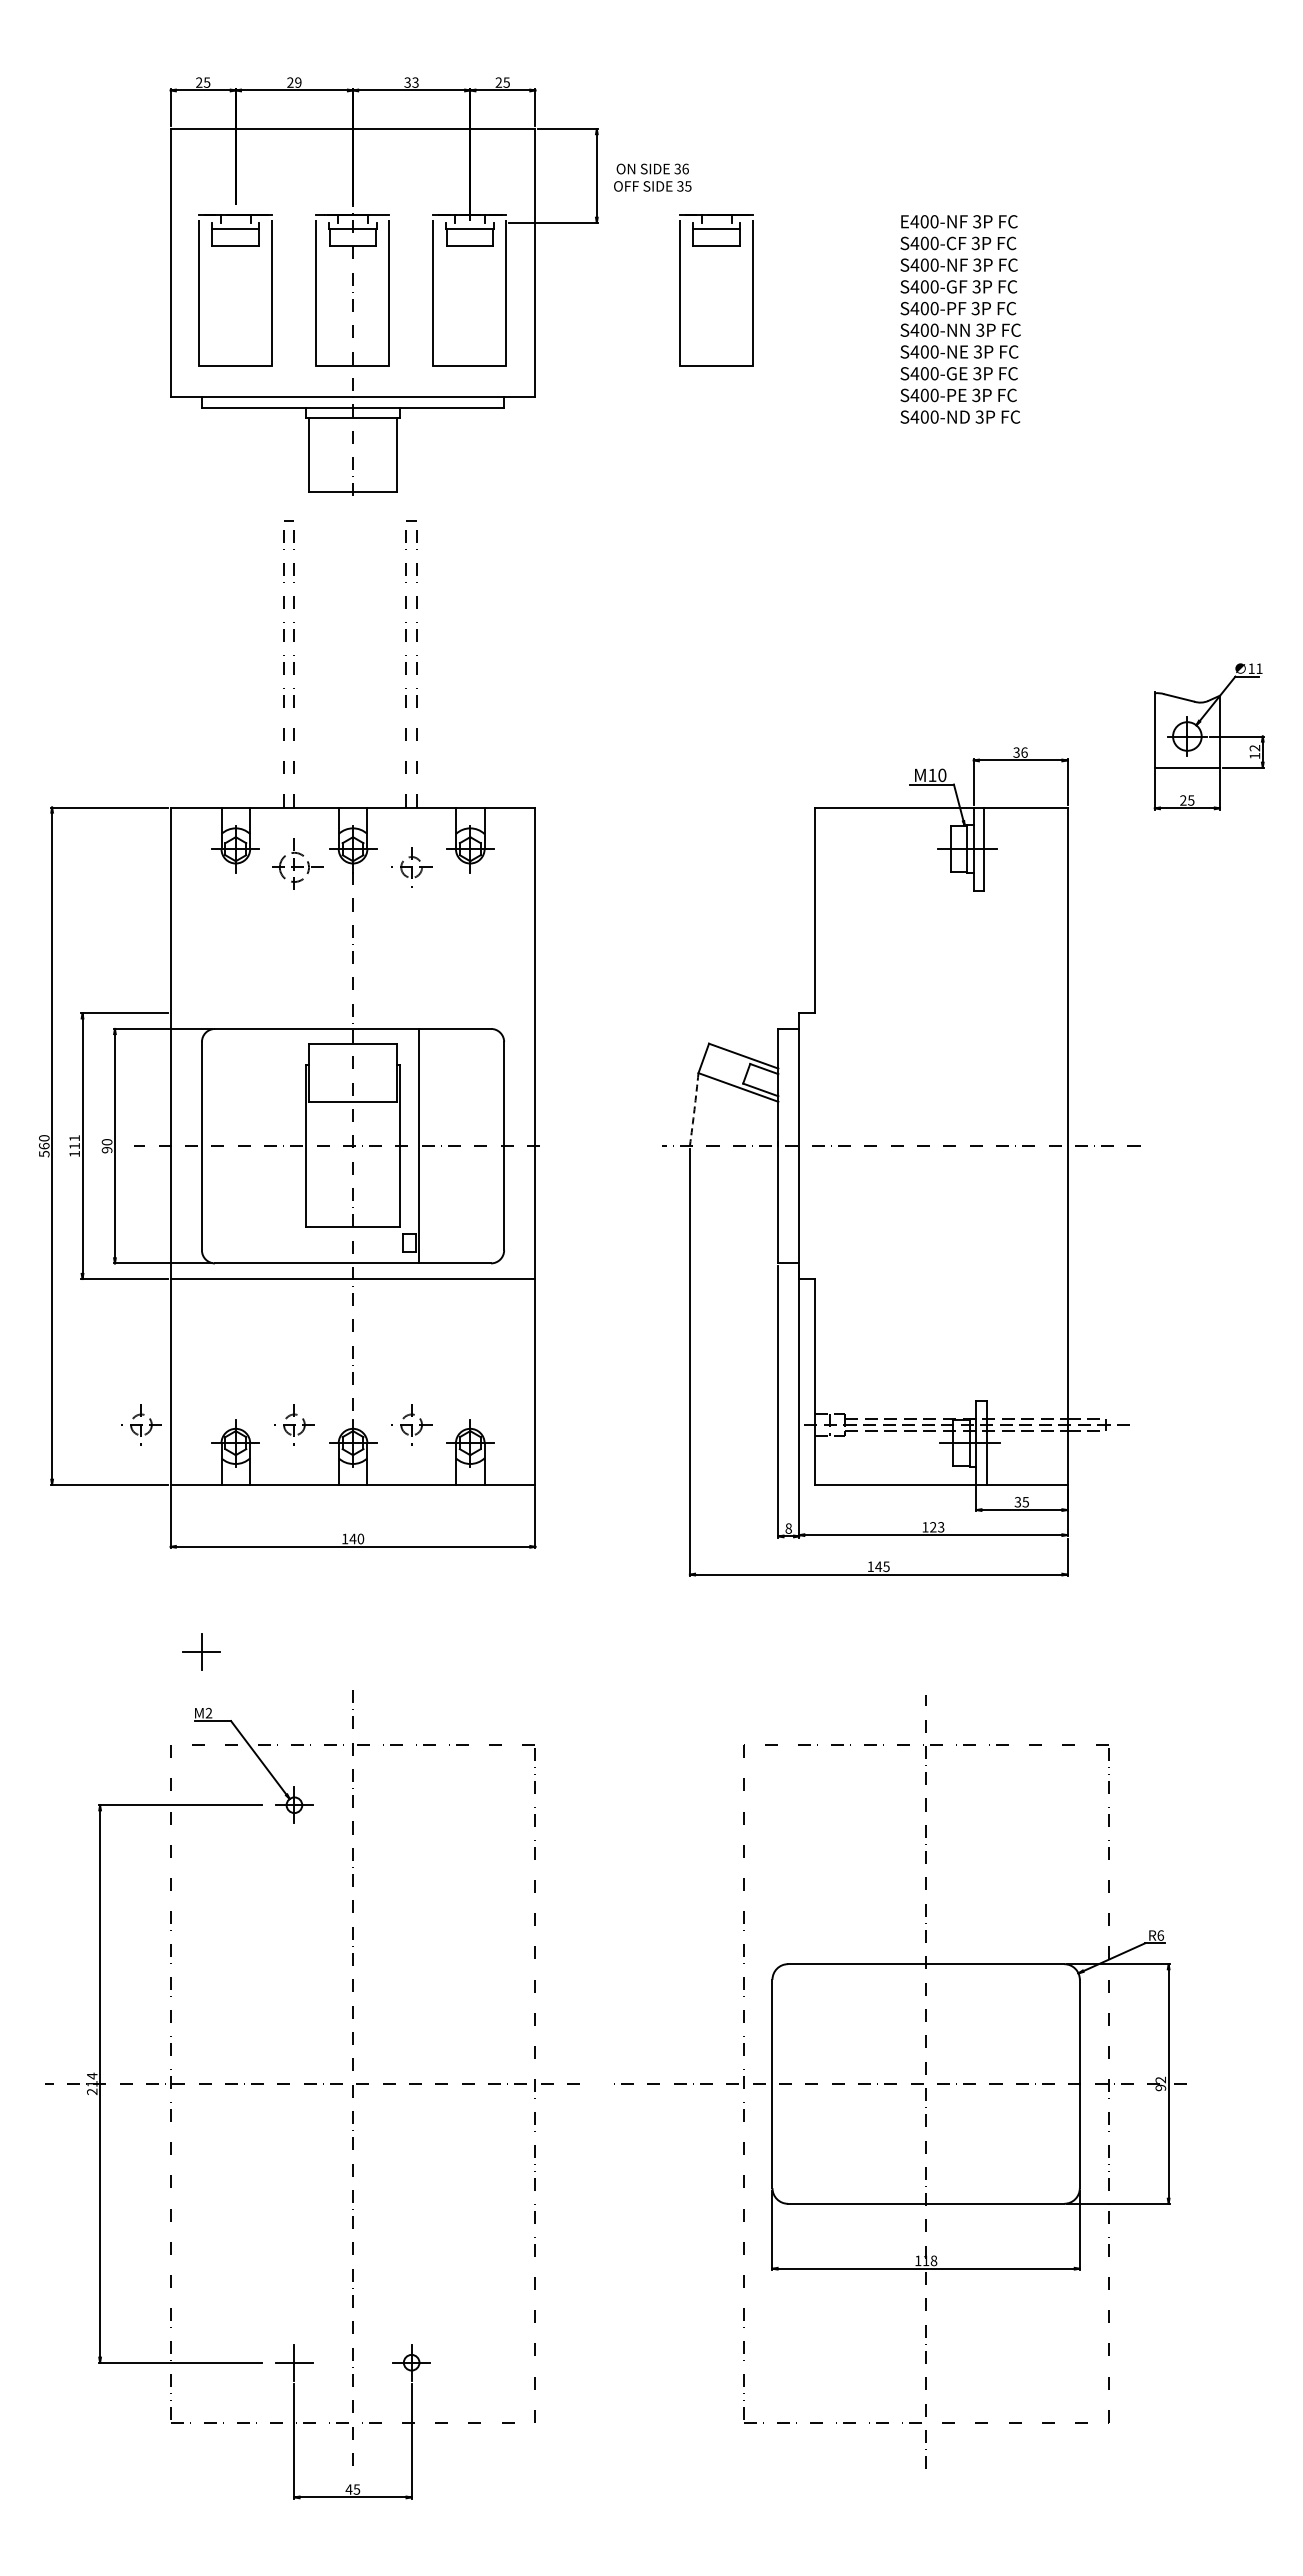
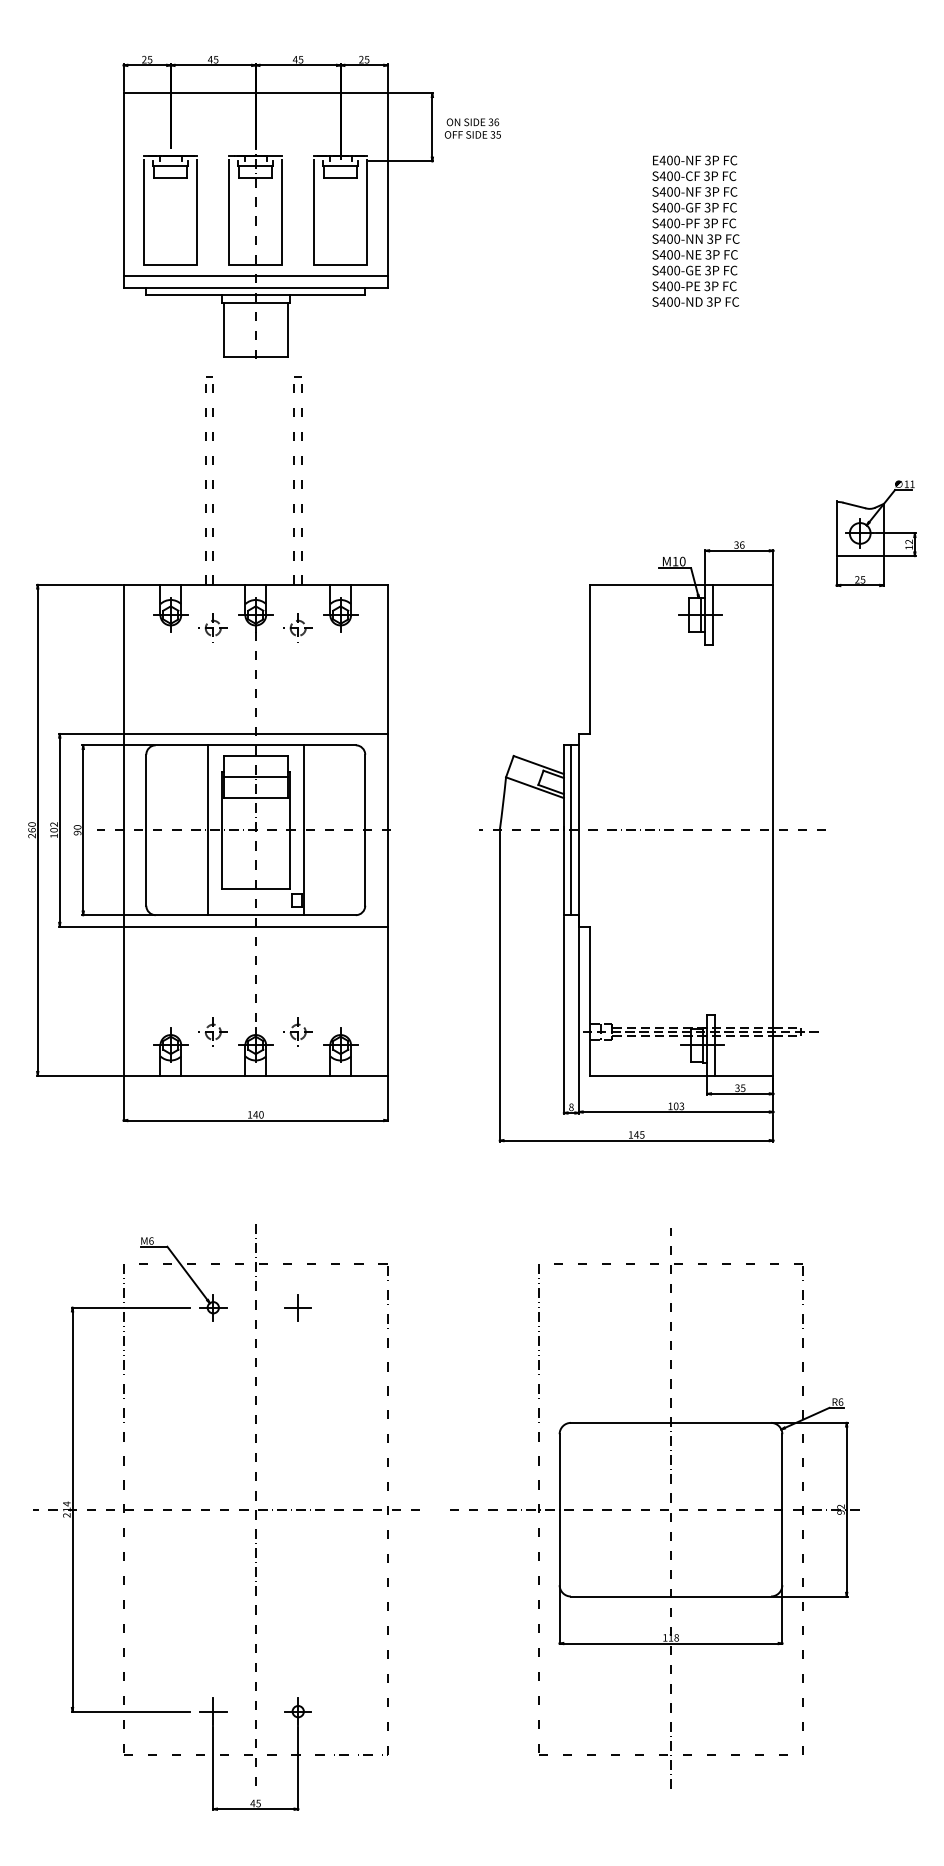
text: (293, 82) -> (212, 59), 29 -> 45
text: (411, 82) -> (298, 59), 33 -> 45
part: (680, 290) -> (493, 210), removed
line: (352, 381) -> (255, 276), added
part: (294, 867) -> (213, 628), size x0.71
line: (352, 1013) -> (255, 734), added
line: (352, 1073) -> (255, 777), added
arc: (694, 1109) -> (503, 803), dashed -> solid
text: (74, 1142) -> (53, 827), 111 -> 102
line: (286, 1145) -> (207, 829), added
line: (788, 1145) -> (571, 829), added
text: (44, 1153) -> (32, 835), 560 -> 260
part: (141, 1424) -> (102, 1031), removed
text: (933, 1527) -> (676, 1106), 123 -> 103
part: (201, 1651) -> (298, 1307), moved
text: (208, 1712) -> (151, 1240), M2 -> M6

